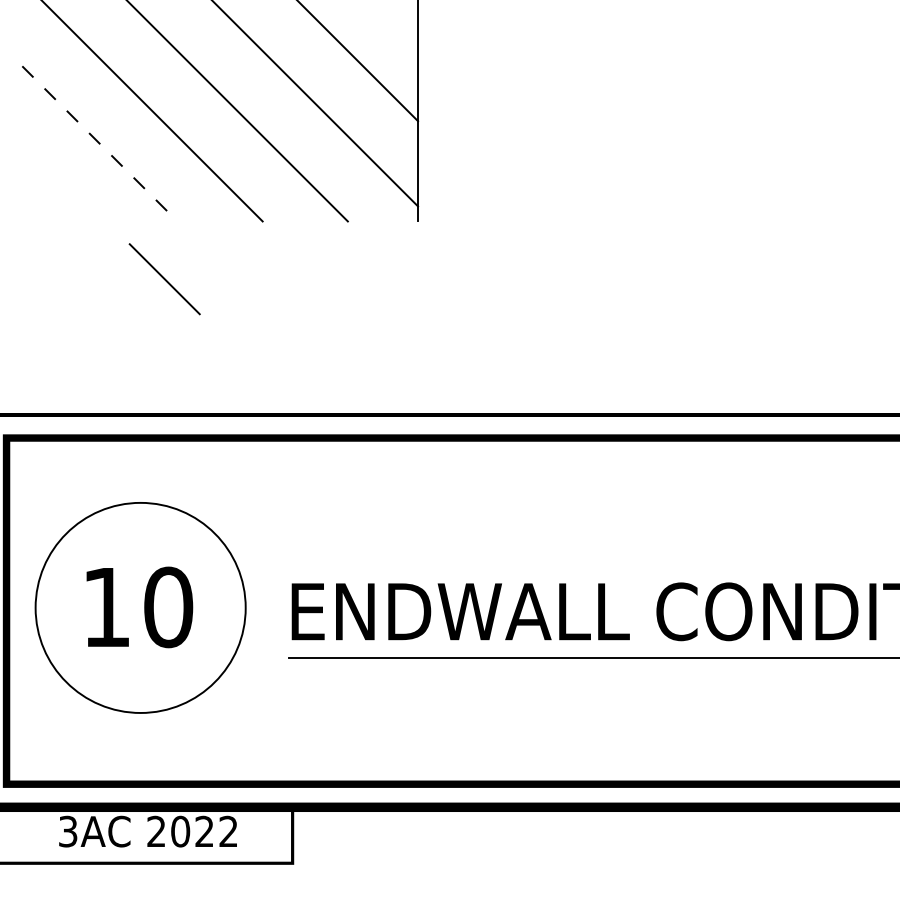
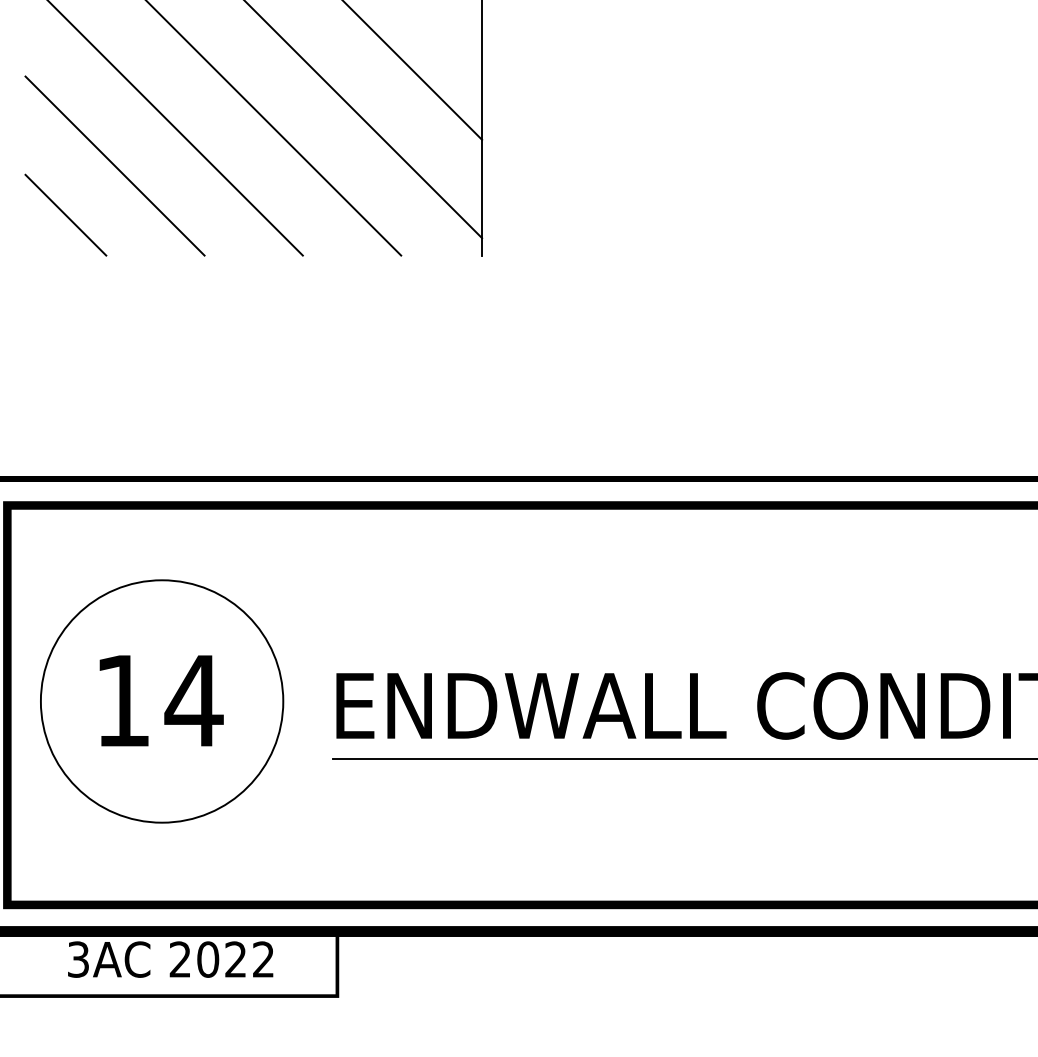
line: (100, 144) -> (115, 166), dashed -> solid
line: (164, 278) -> (65, 214), moved
text: (167, 607) -> (193, 700), 10 -> 14

